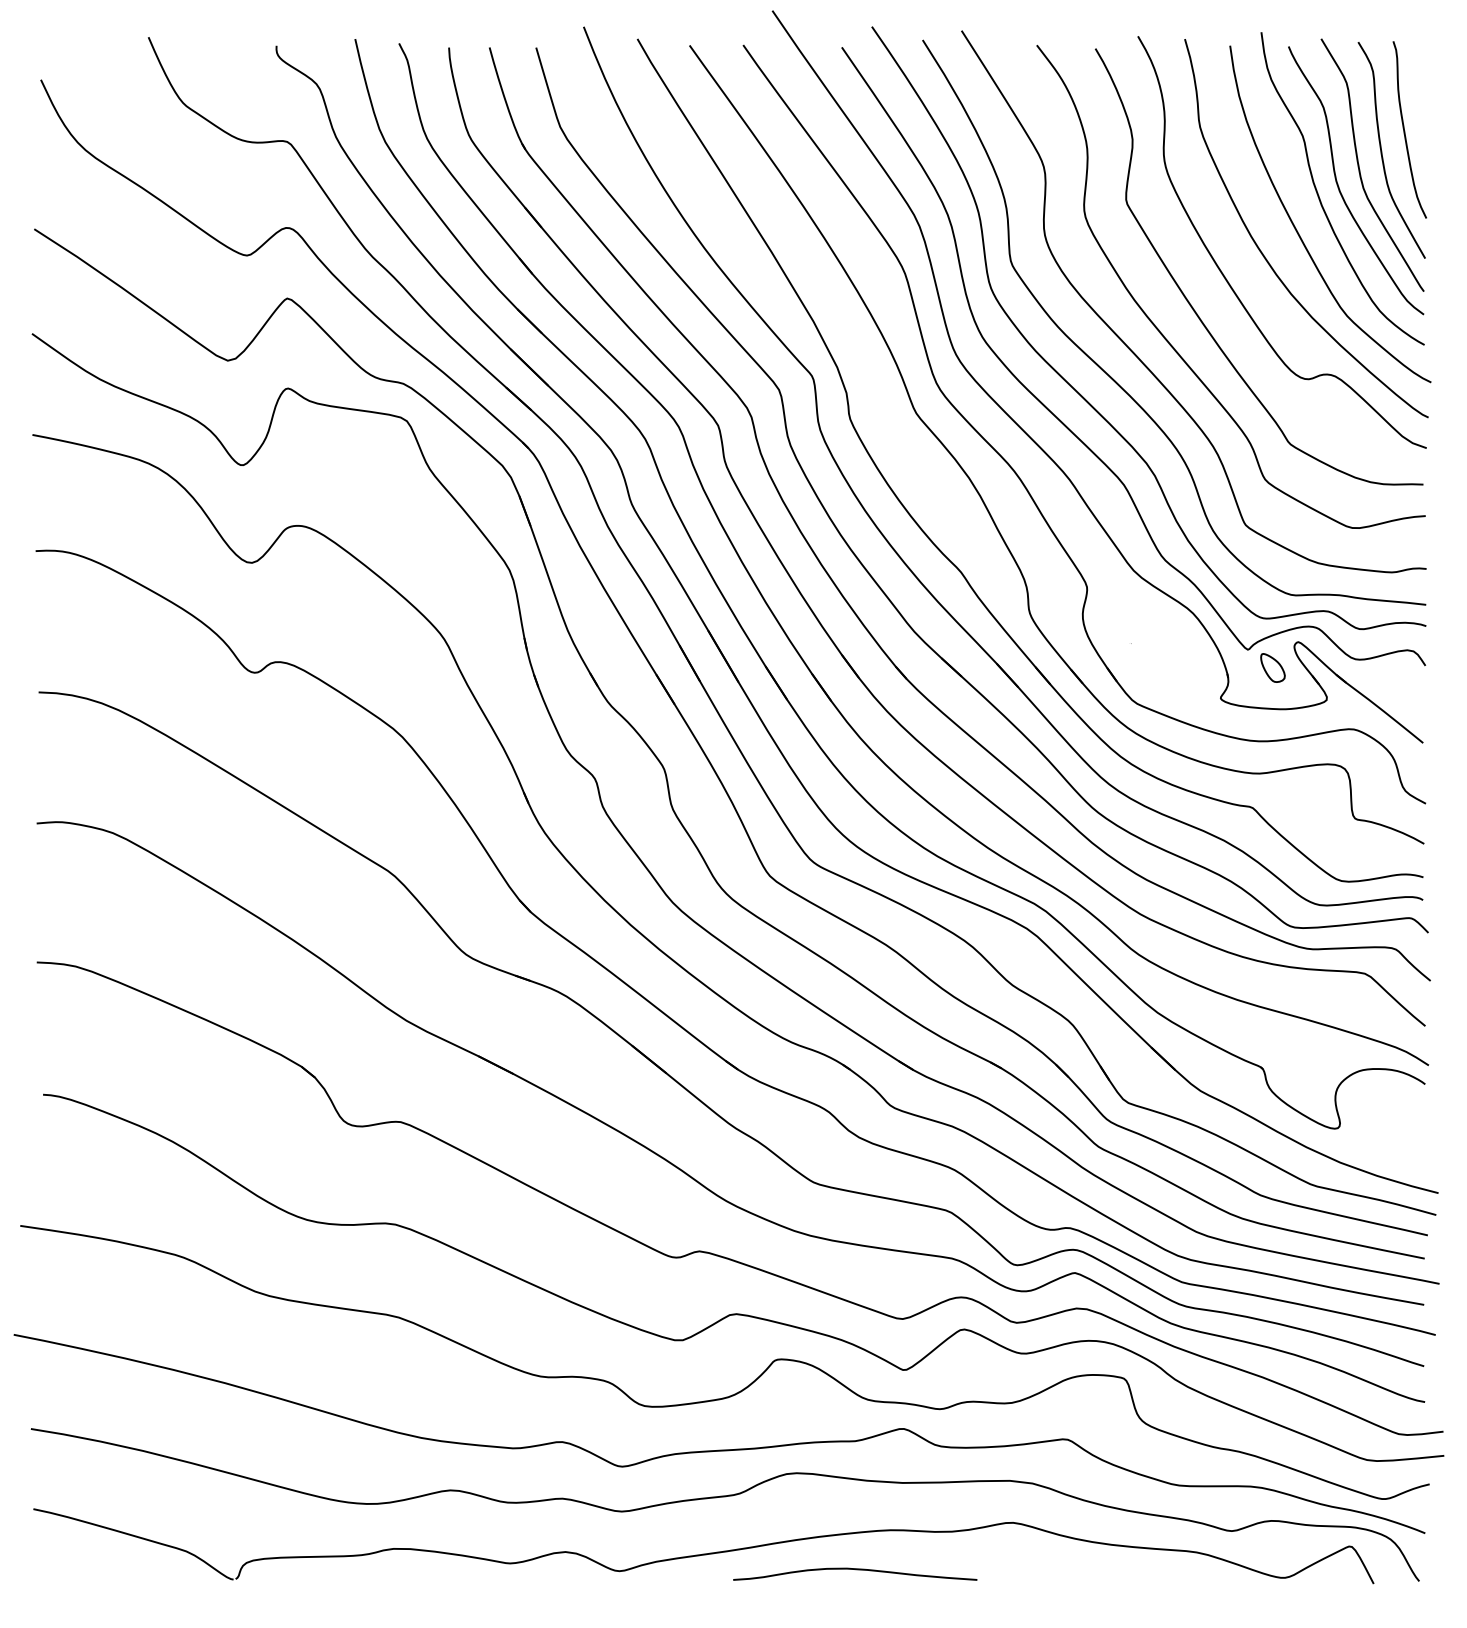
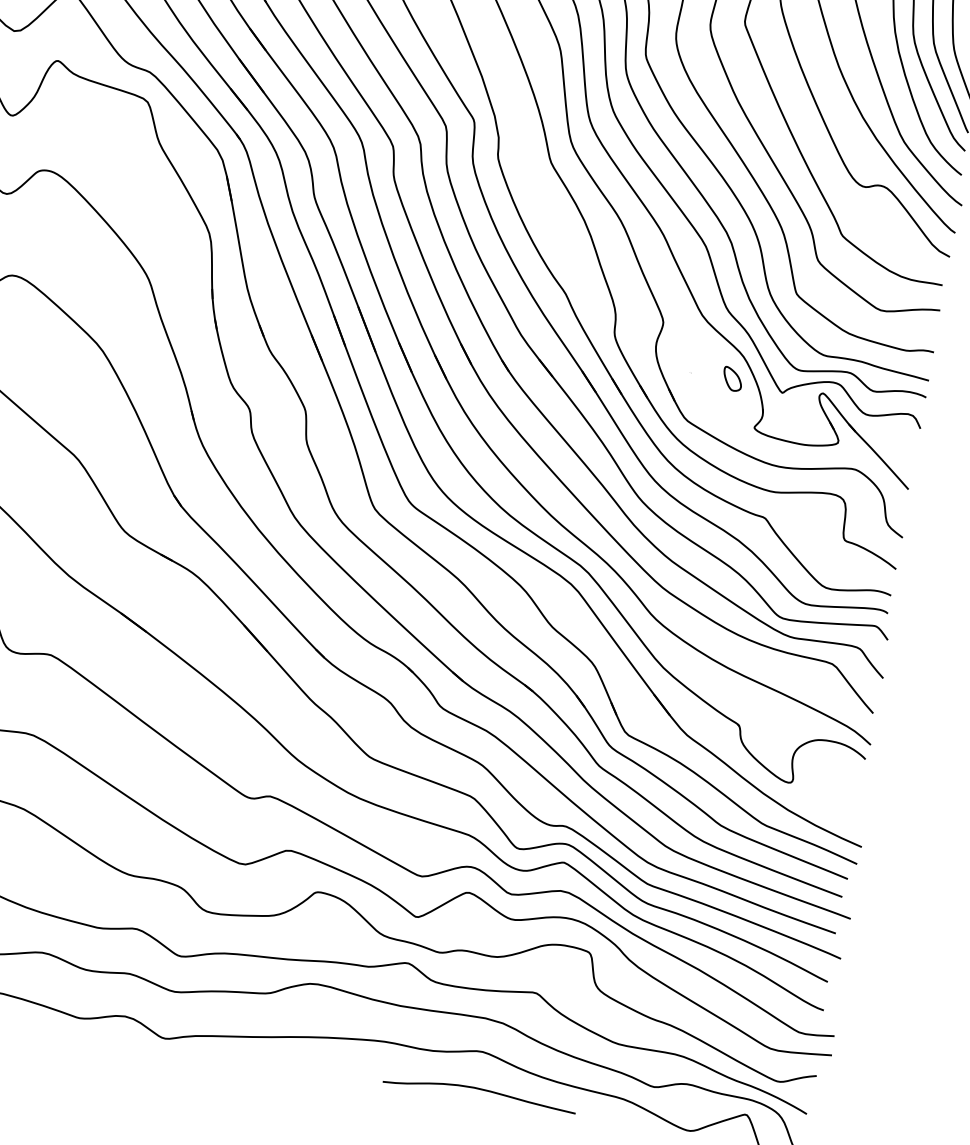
part: (1272, 667) -> (732, 378), moved
curve: (855, 1570) -> (480, 1090), moved

